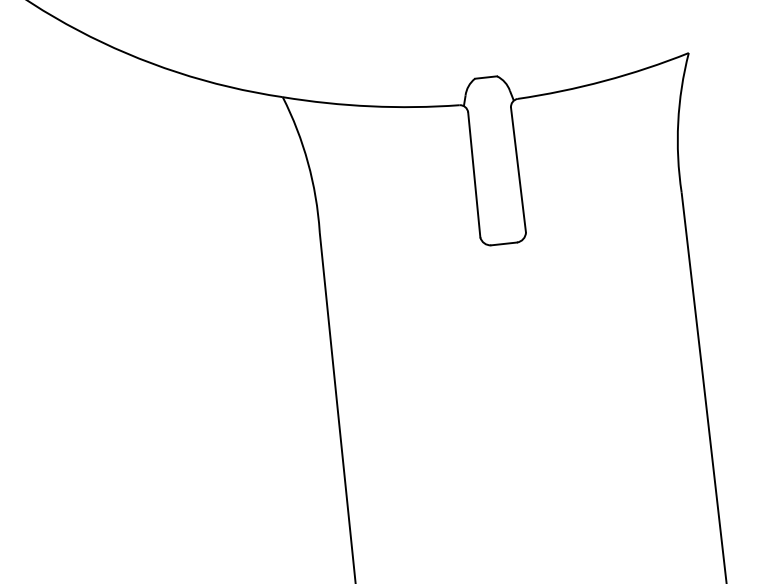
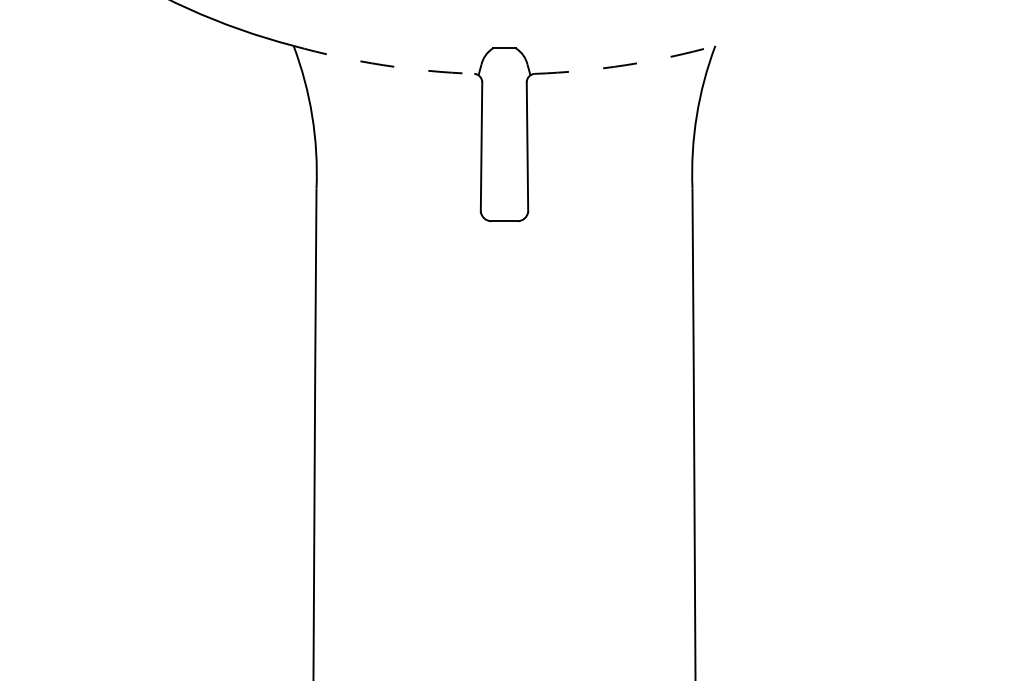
arc: (604, 81) -> (625, 65), solid -> dashed
arc: (371, 106) -> (383, 65), solid -> dashed

